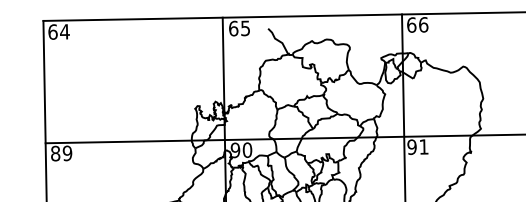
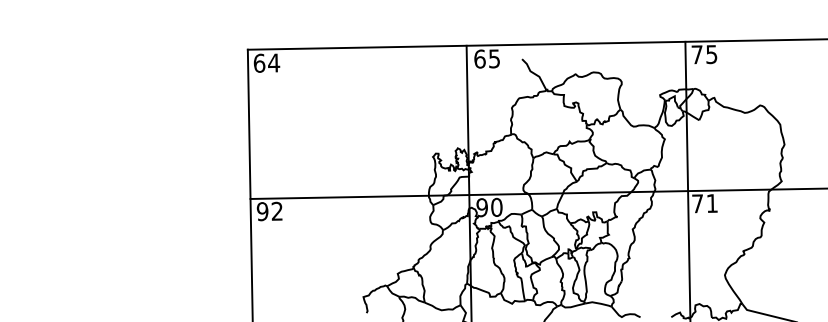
text: (417, 24) -> (704, 54), 66 -> 75
text: (411, 146) -> (697, 203), 91 -> 71
text: (61, 153) -> (269, 211), 89 -> 92

